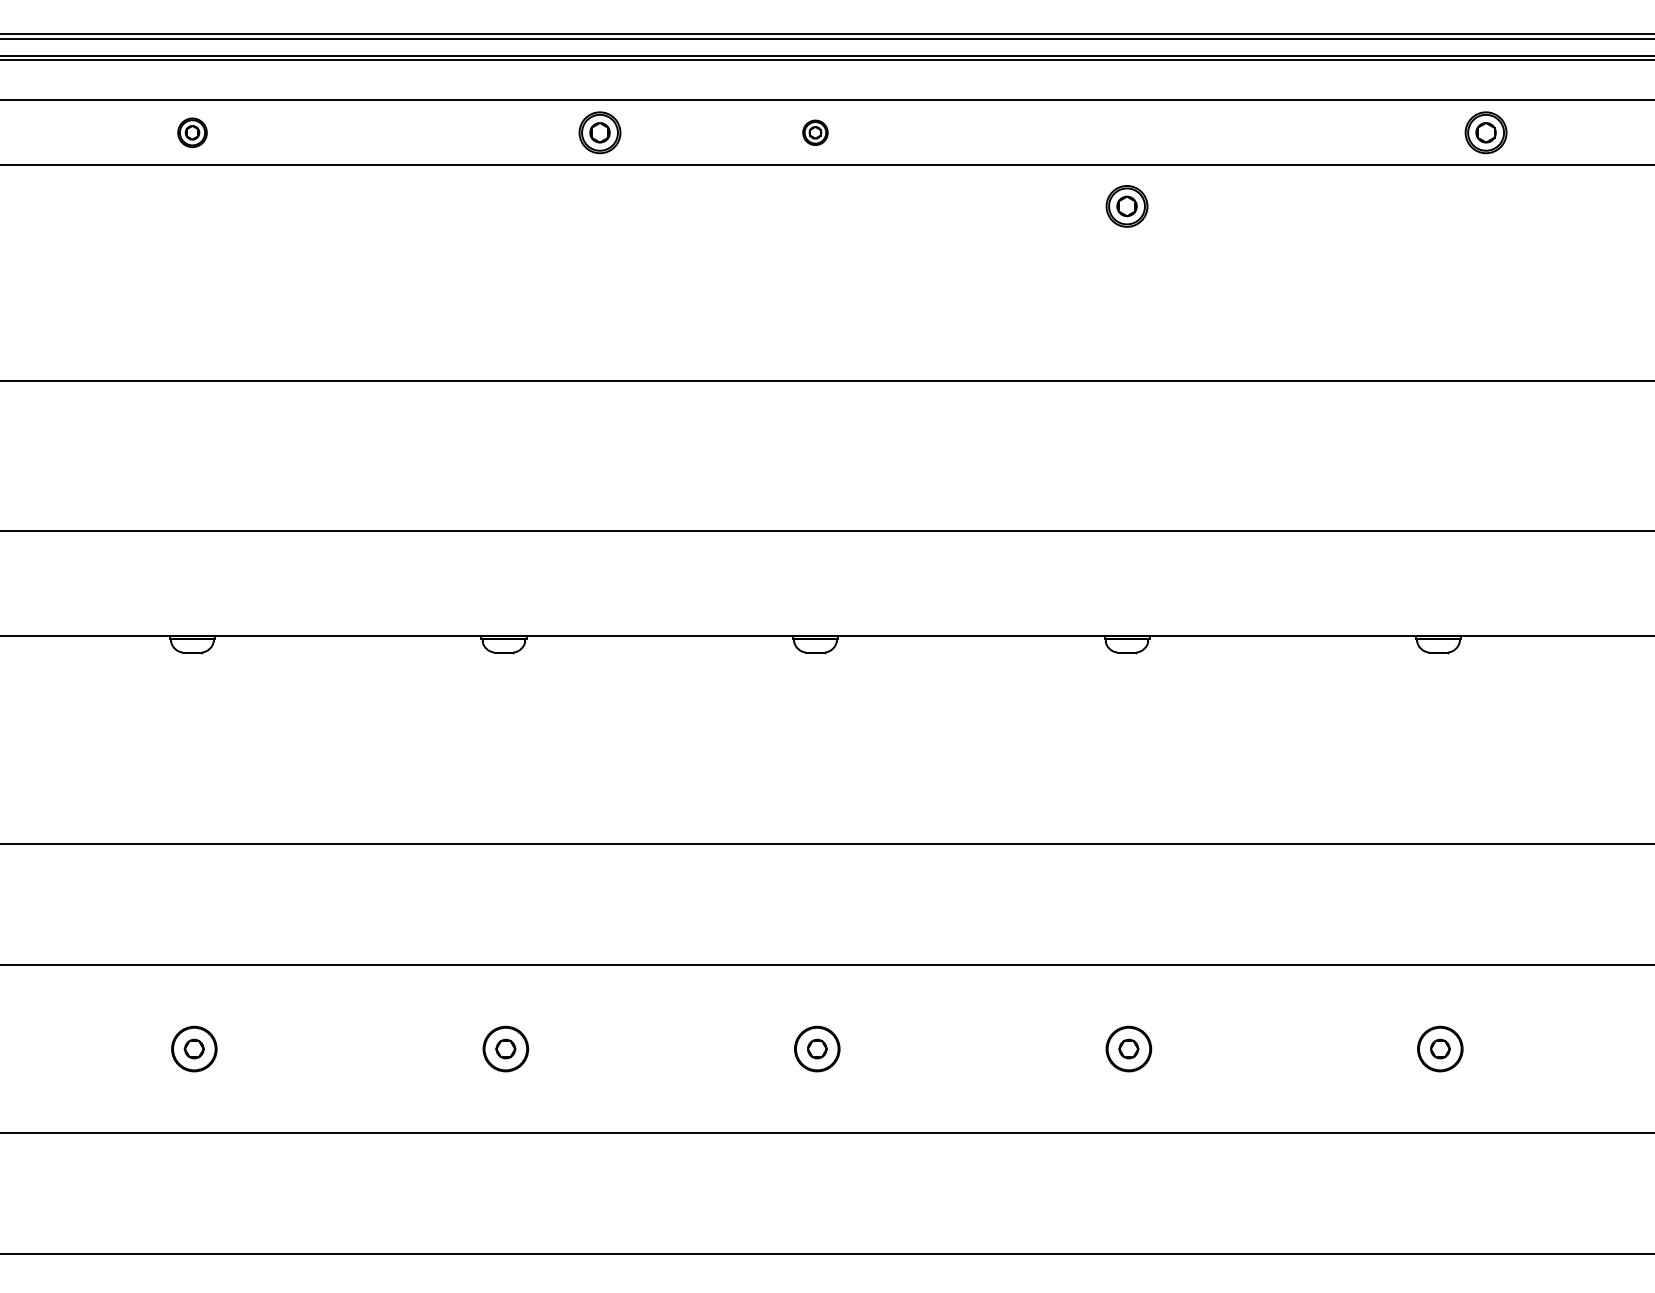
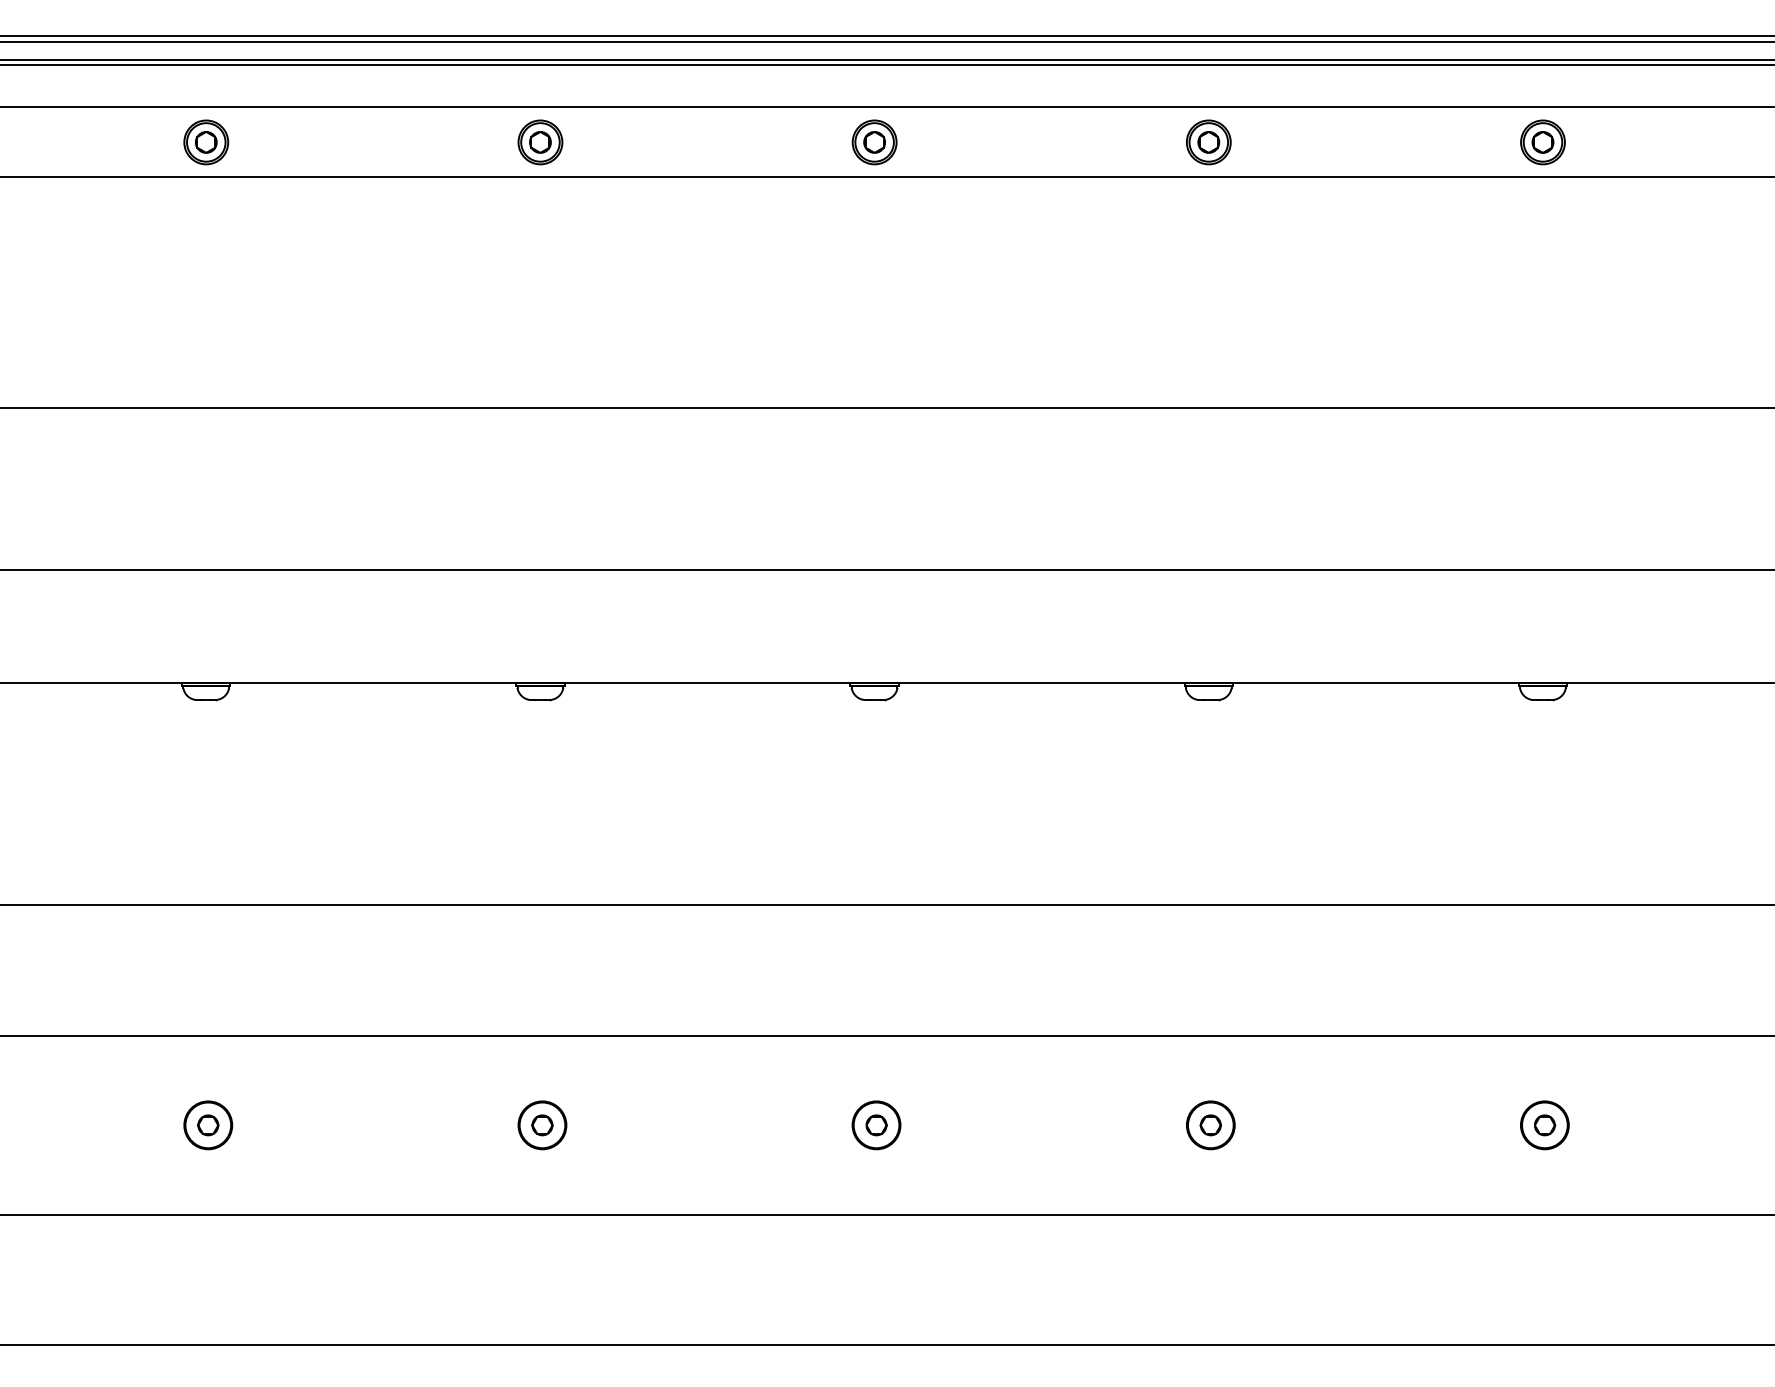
part: (192, 132) -> (206, 142), size x1.43
part: (600, 132) -> (540, 142), moved
part: (815, 132) -> (874, 142), size x1.67
part: (1485, 132) -> (1542, 142), moved
part: (1126, 206) -> (1208, 142), moved

